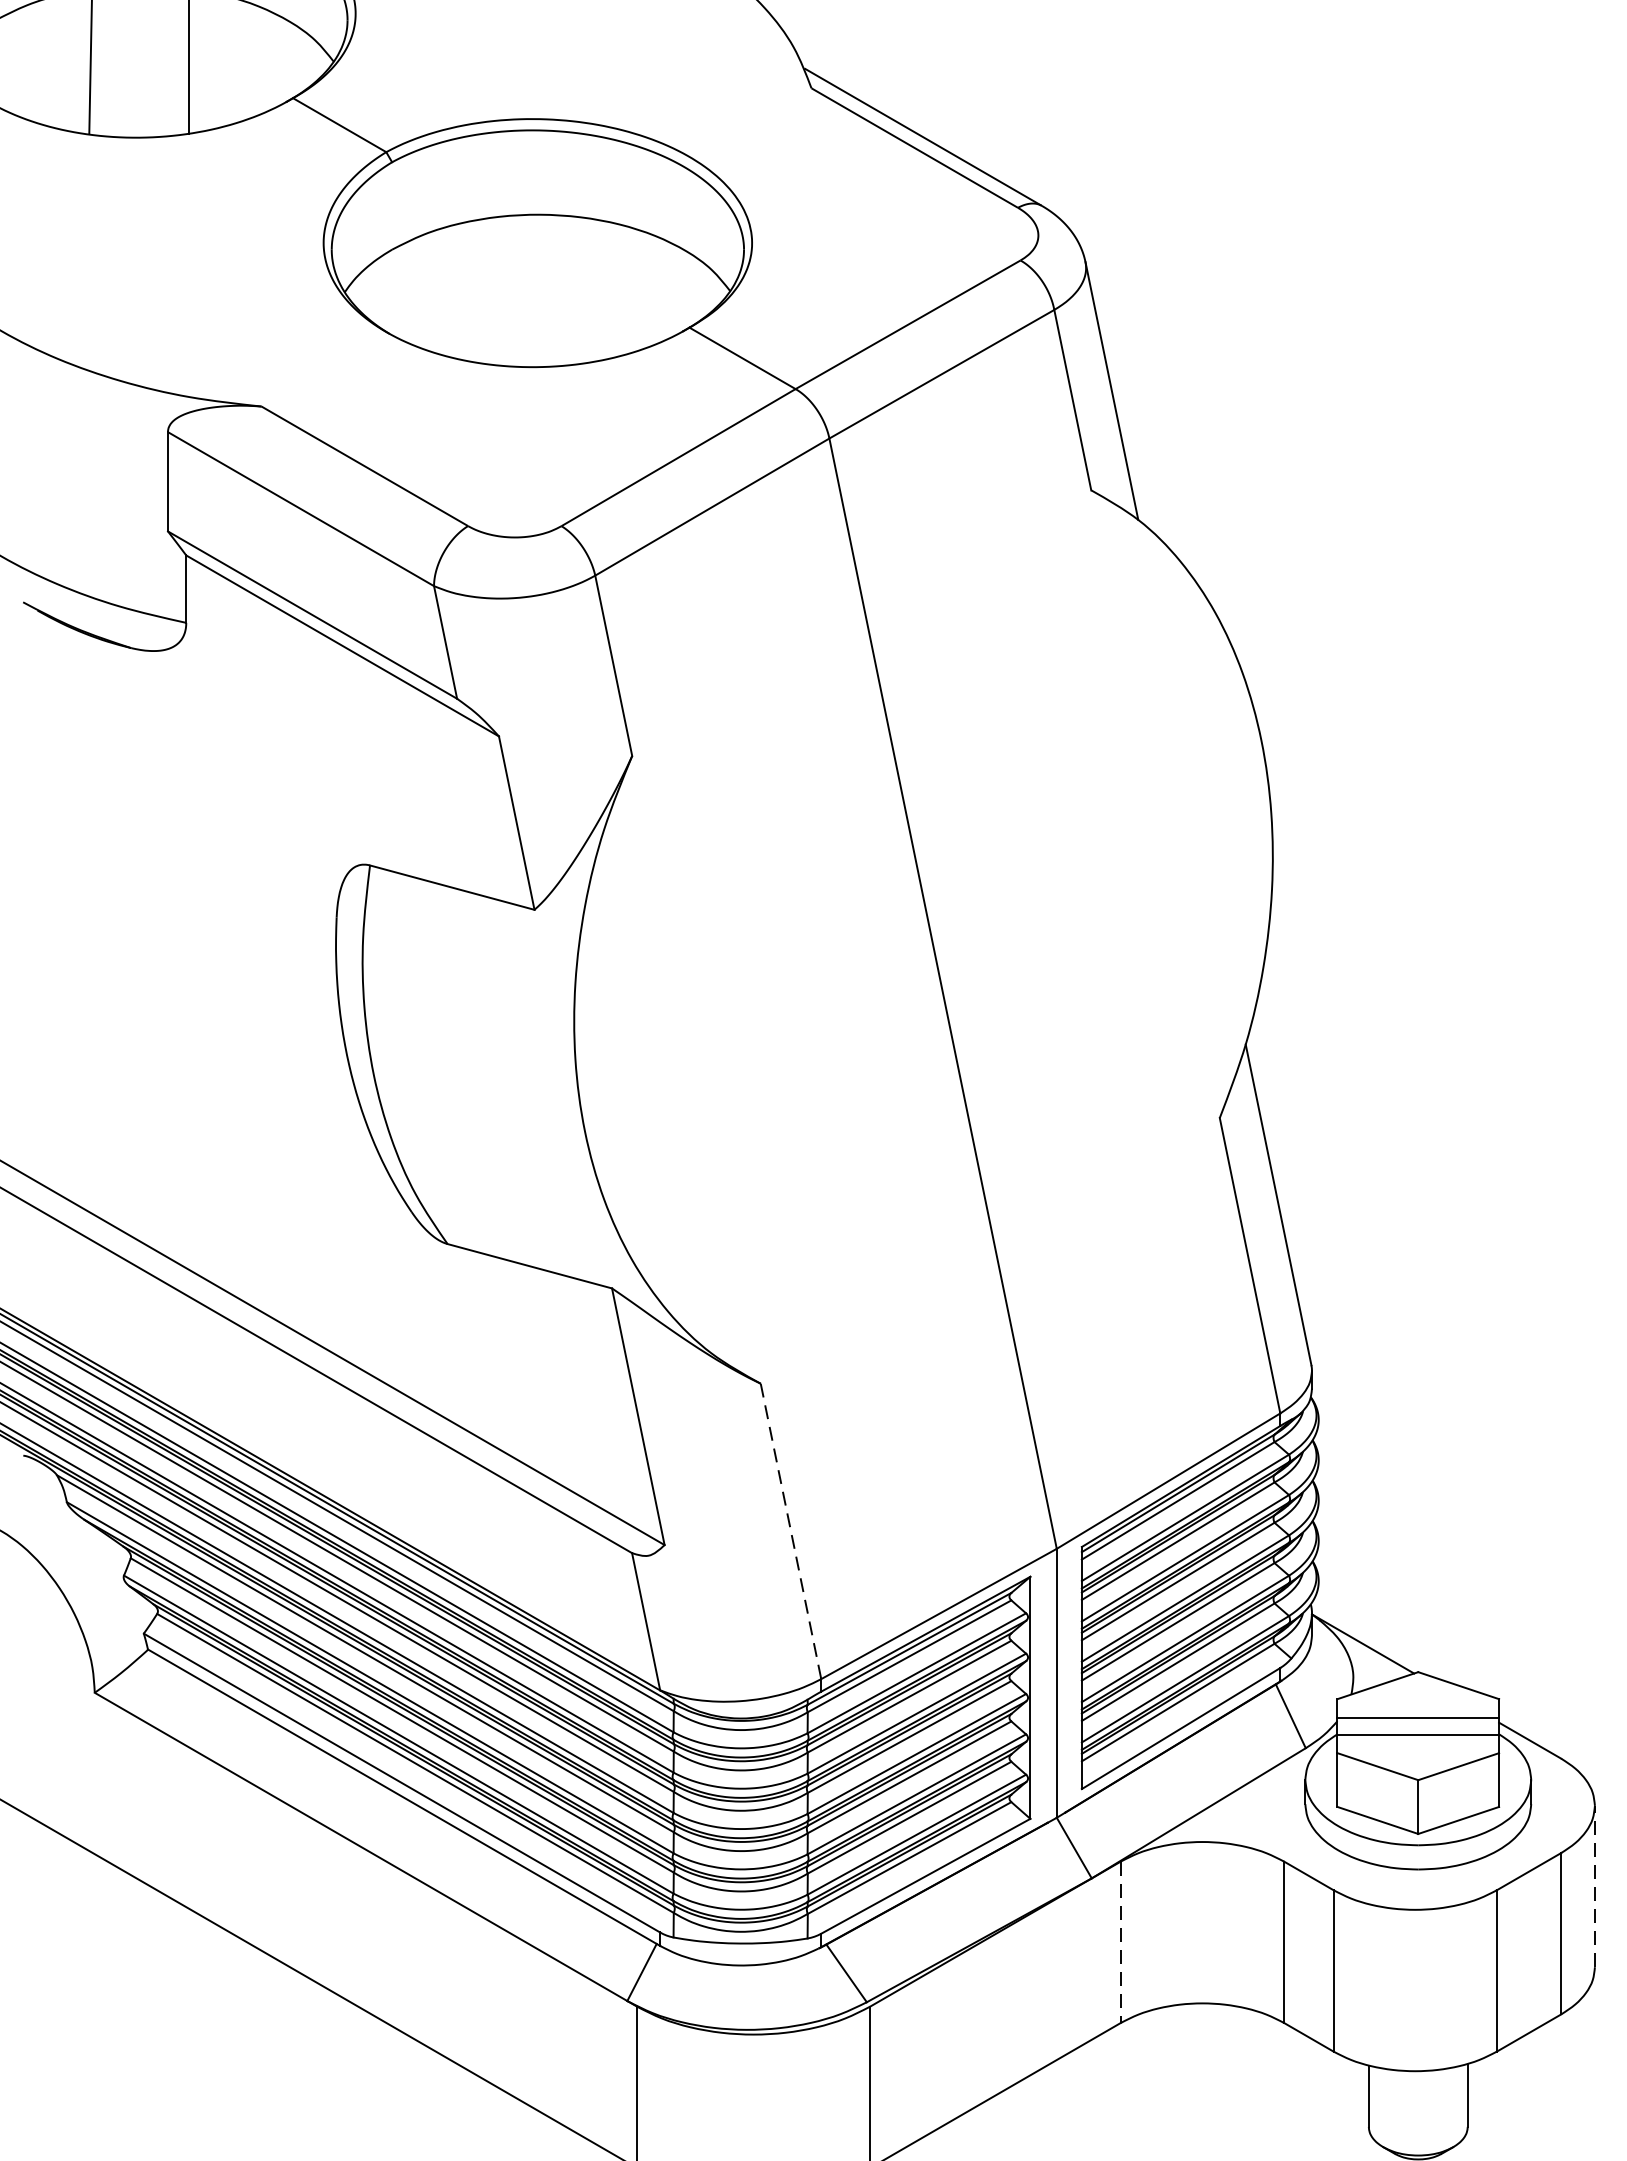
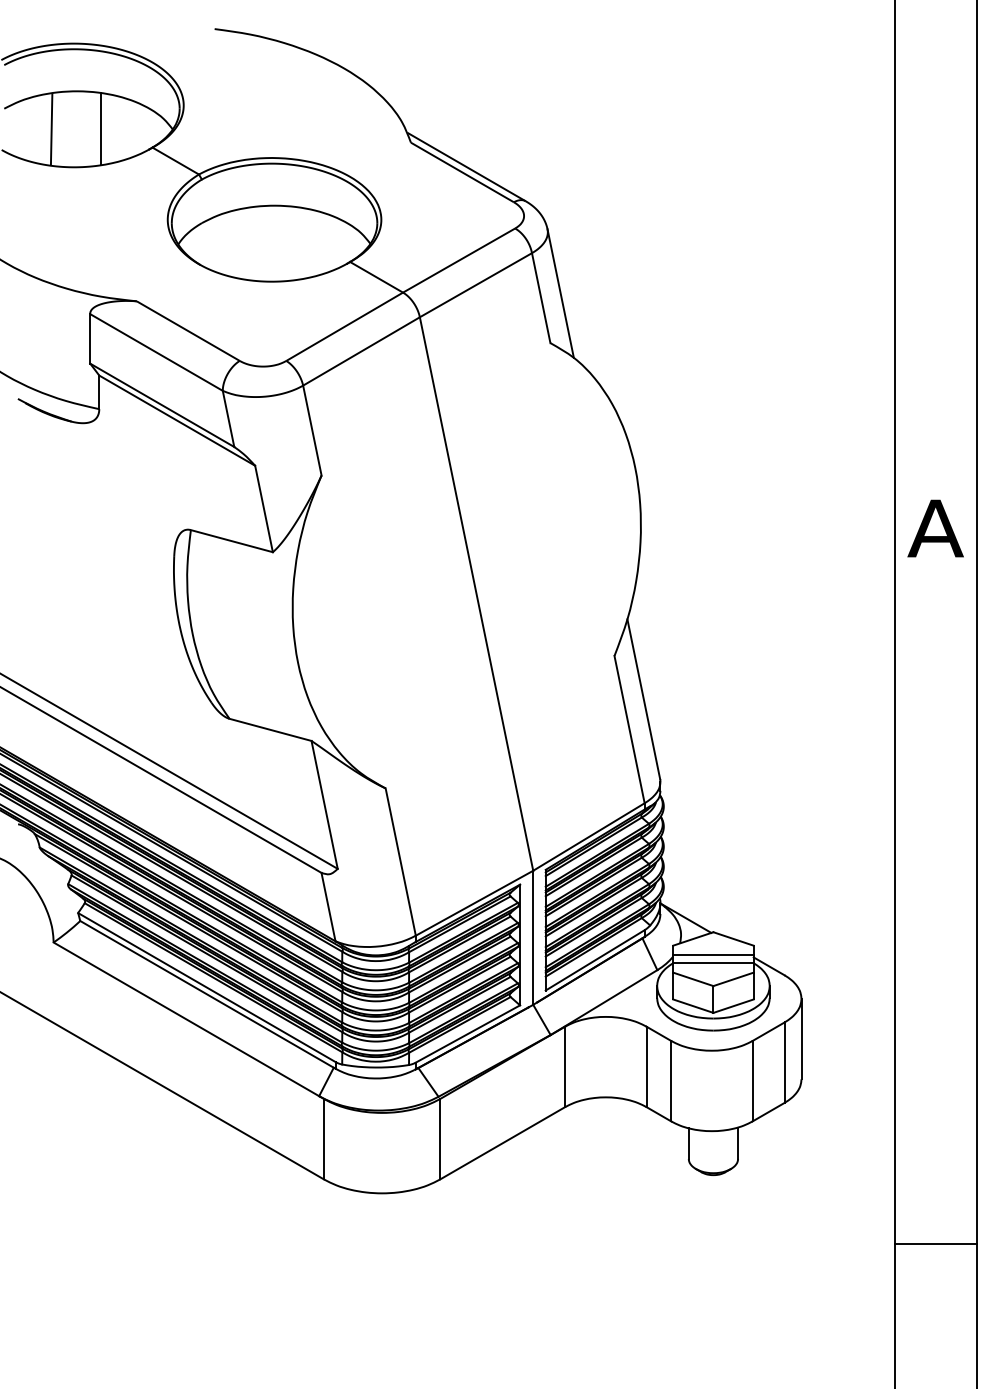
line: (790, 1532) -> (400, 862), dashed -> solid
line: (1594, 1885) -> (801, 1038), dashed -> solid
line: (1121, 1943) -> (565, 1067), dashed -> solid

